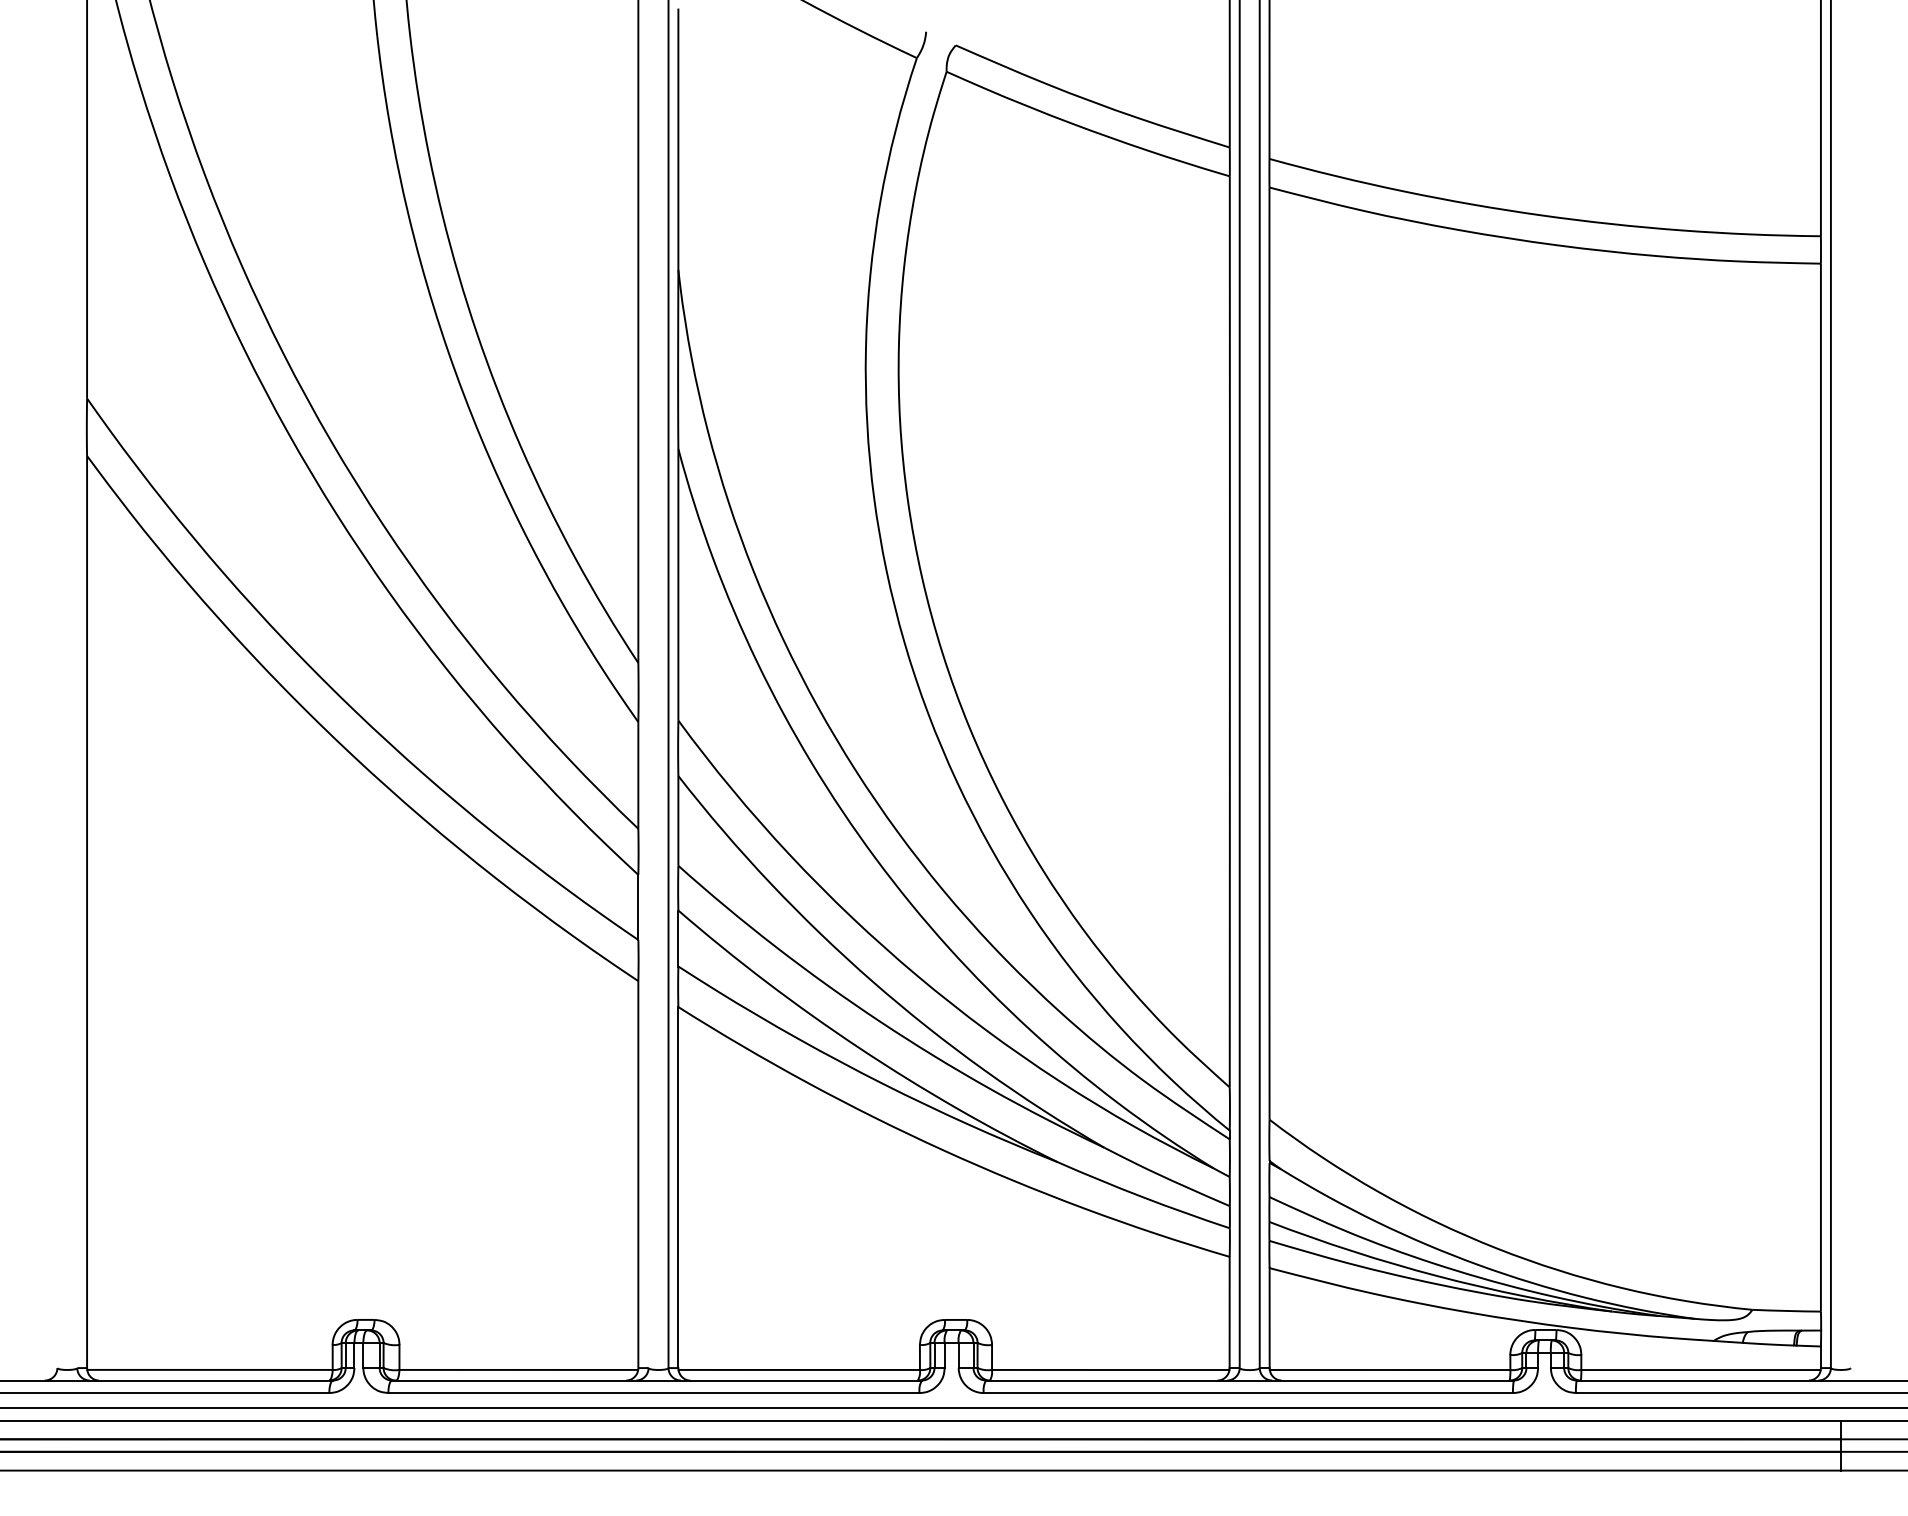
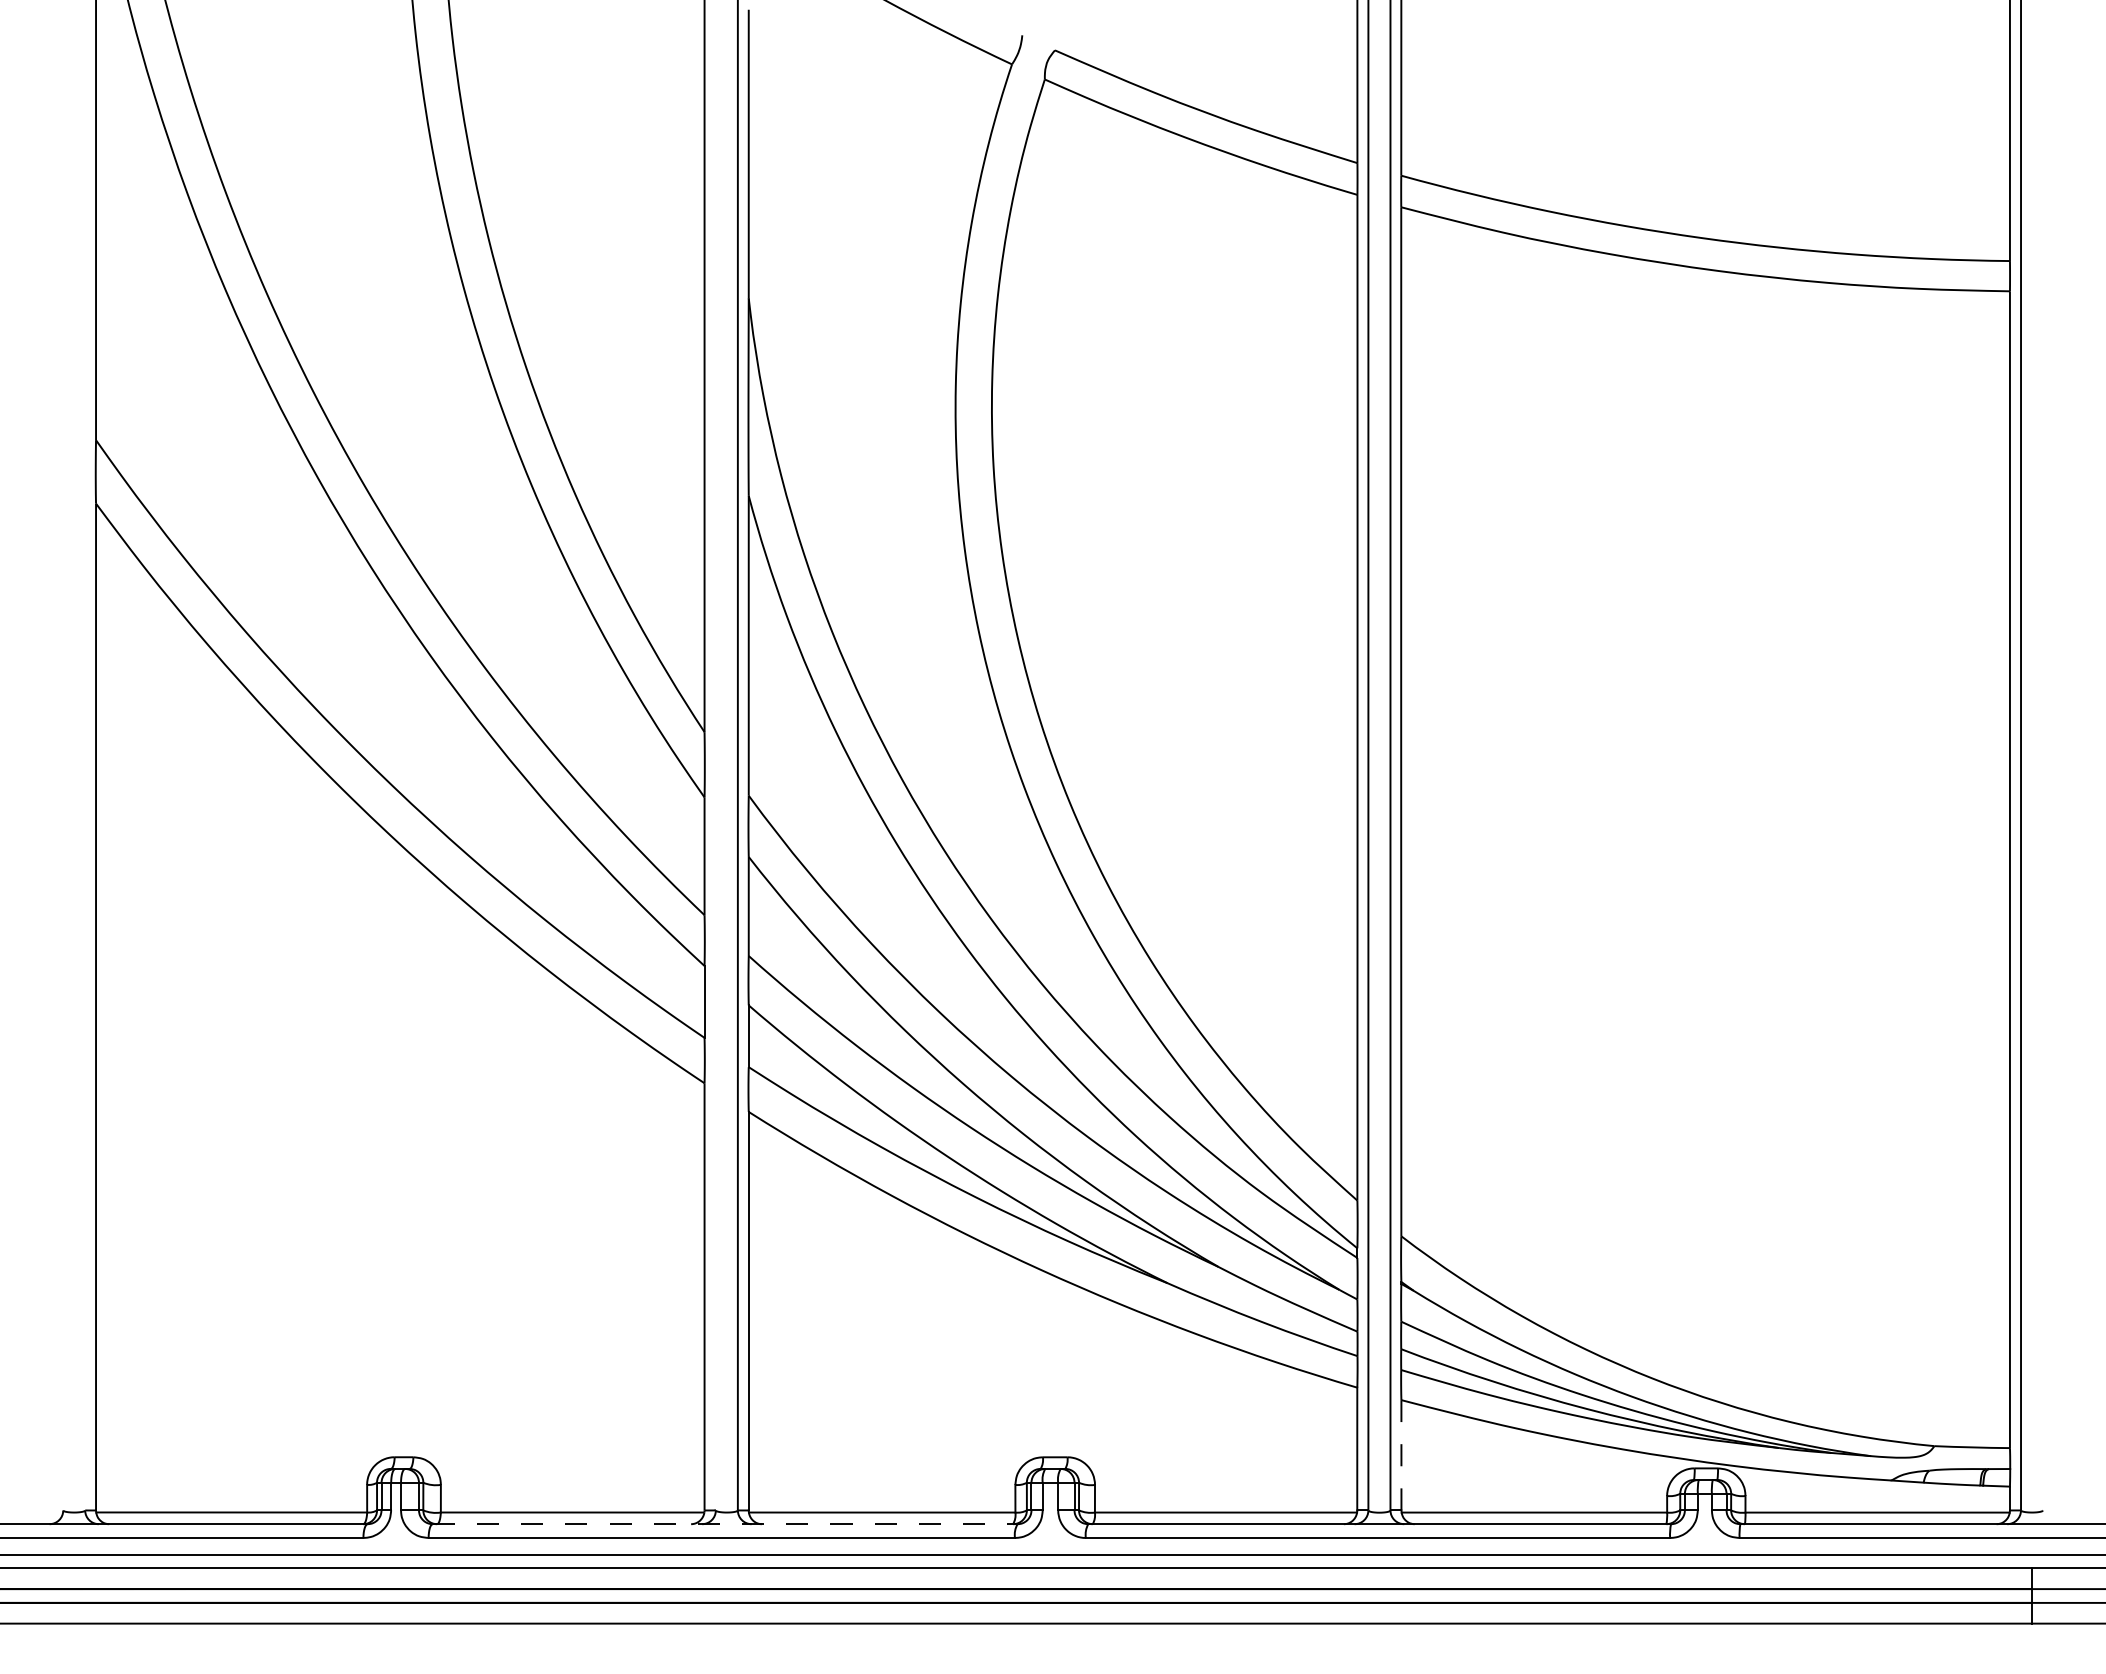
line: (1269, 1317) -> (1401, 1454), solid -> dashed
line: (657, 1380) -> (725, 1524), solid -> dashed

